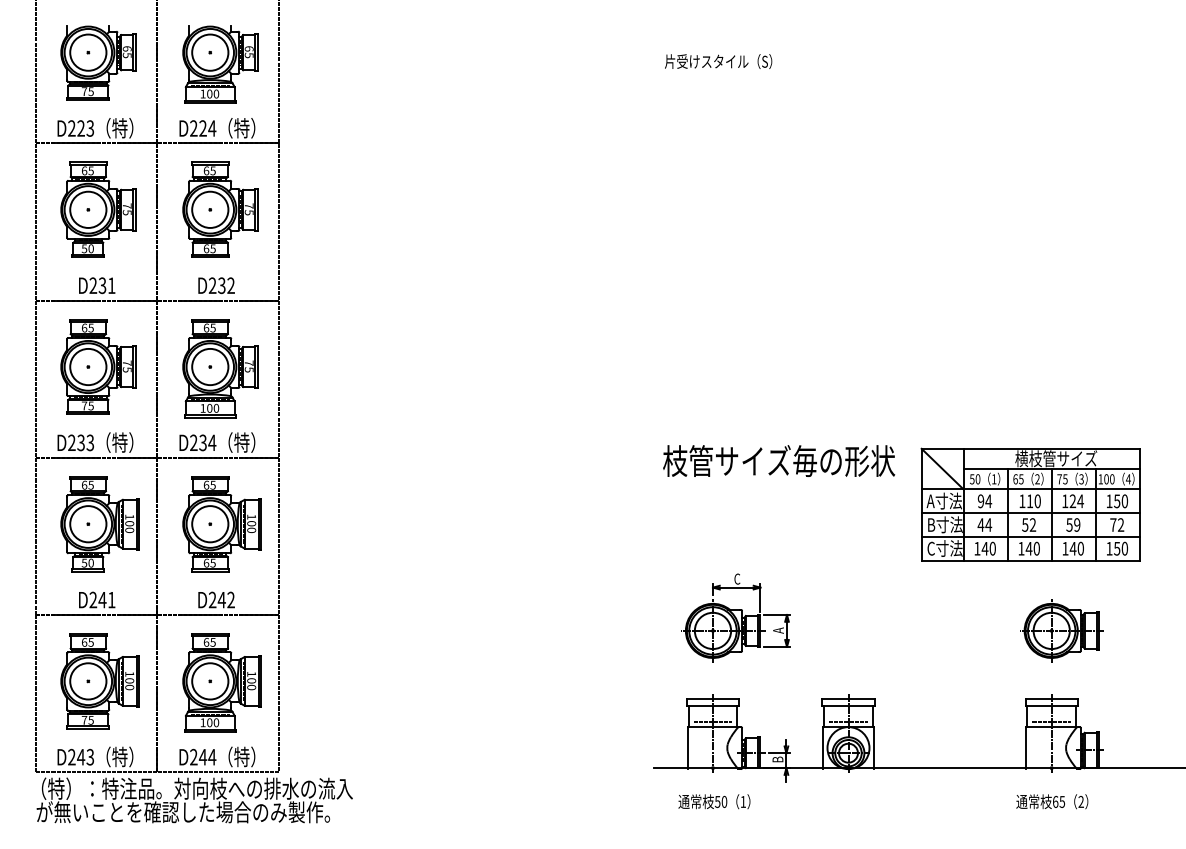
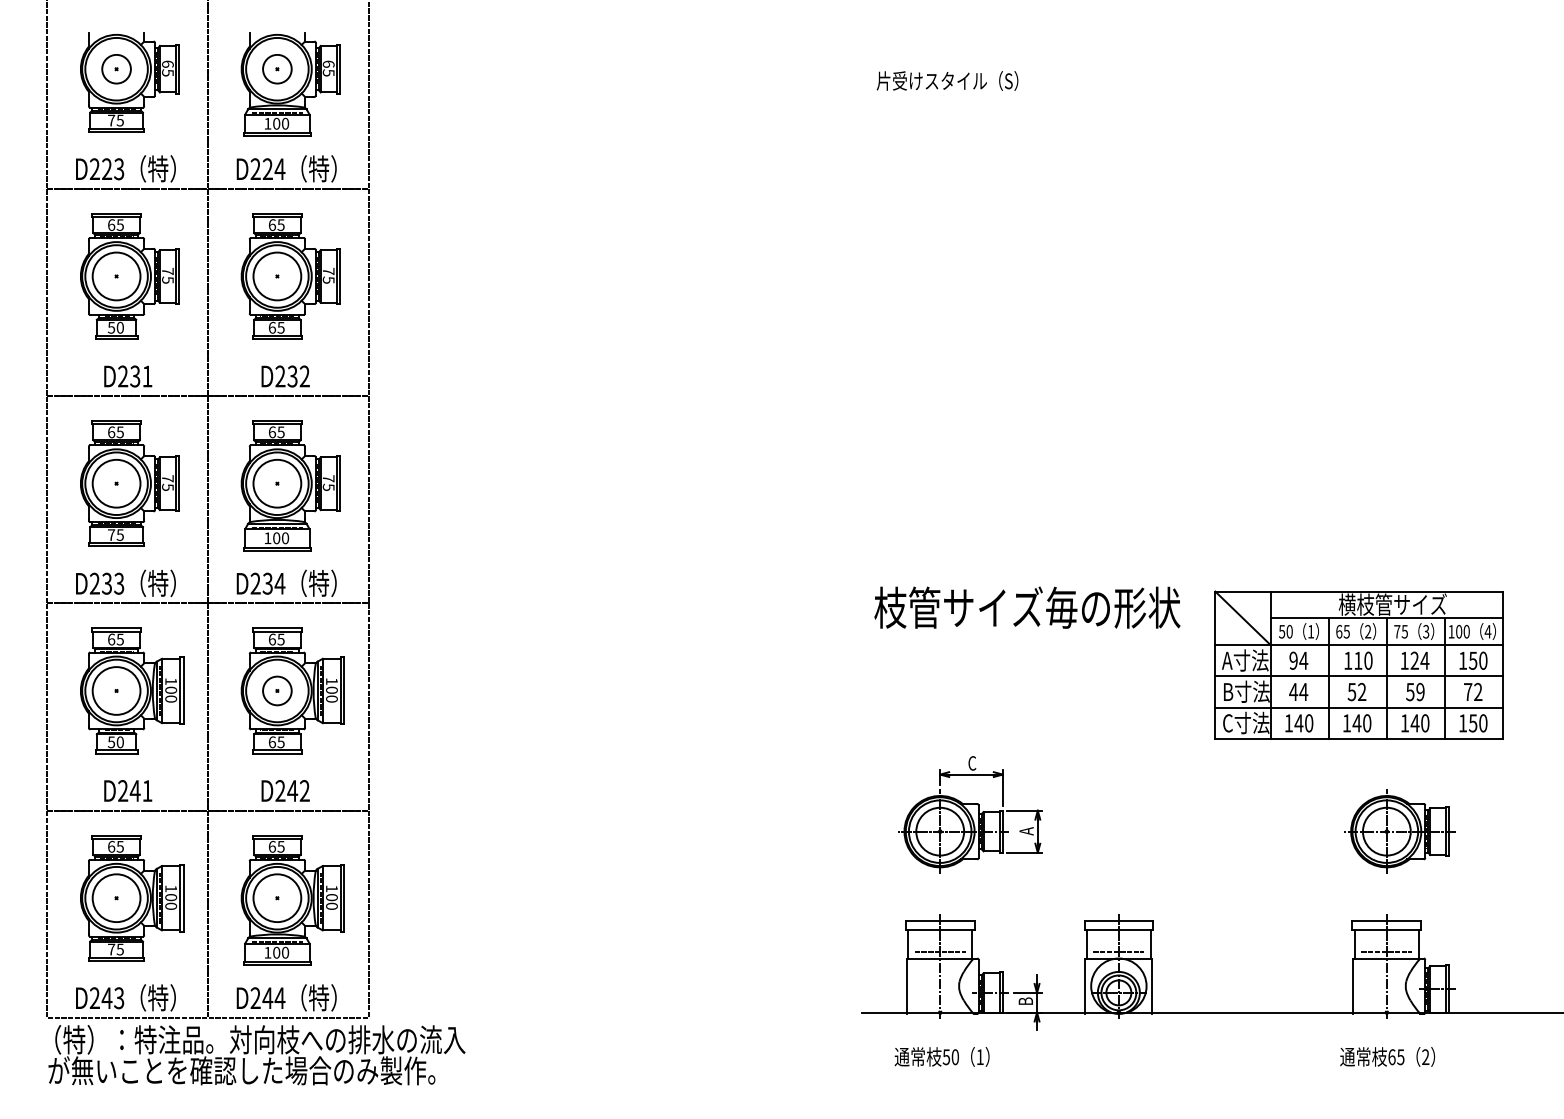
circle: (88, 52) -> (116, 69), size x0.6
circle: (210, 52) -> (277, 69), size x0.6
circle: (210, 523) -> (277, 690), size x0.6

